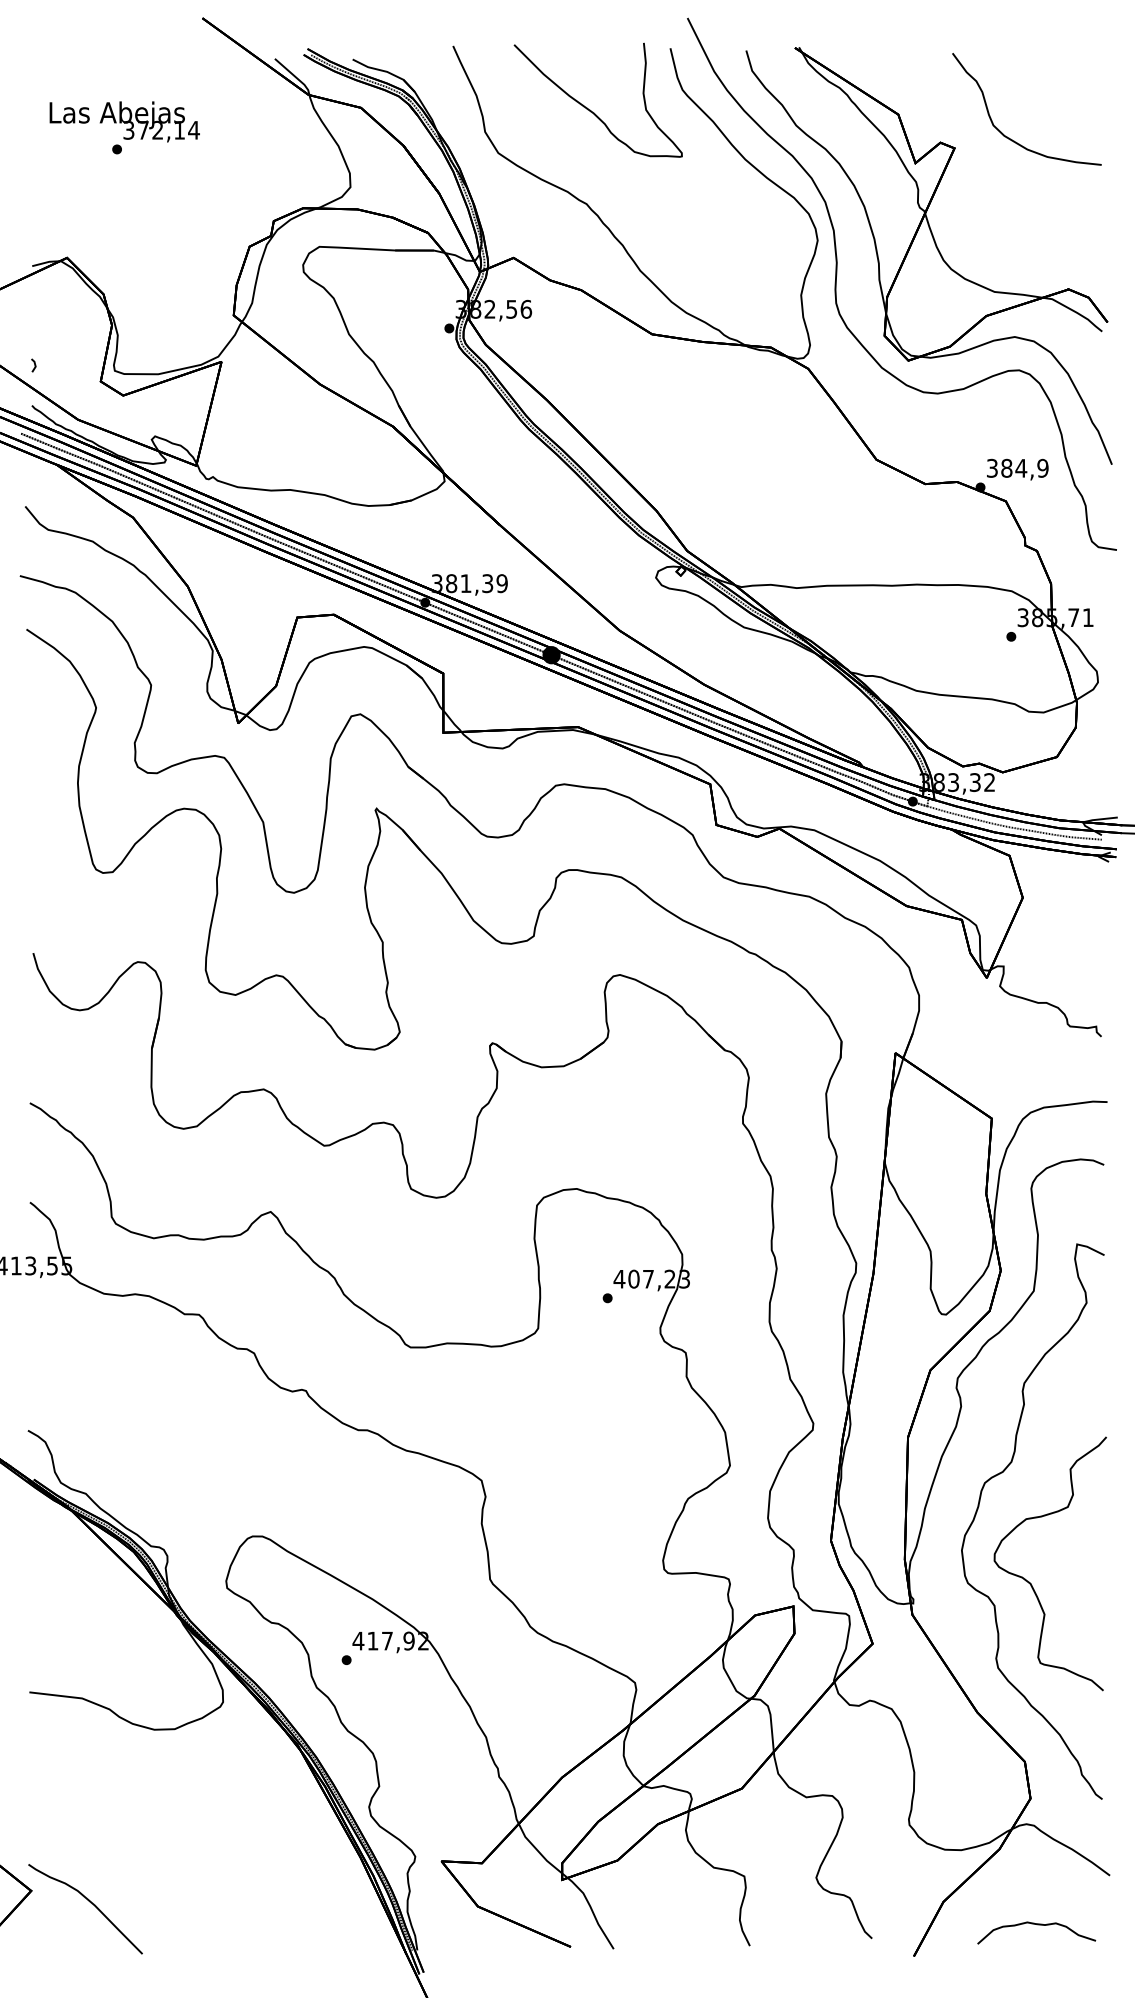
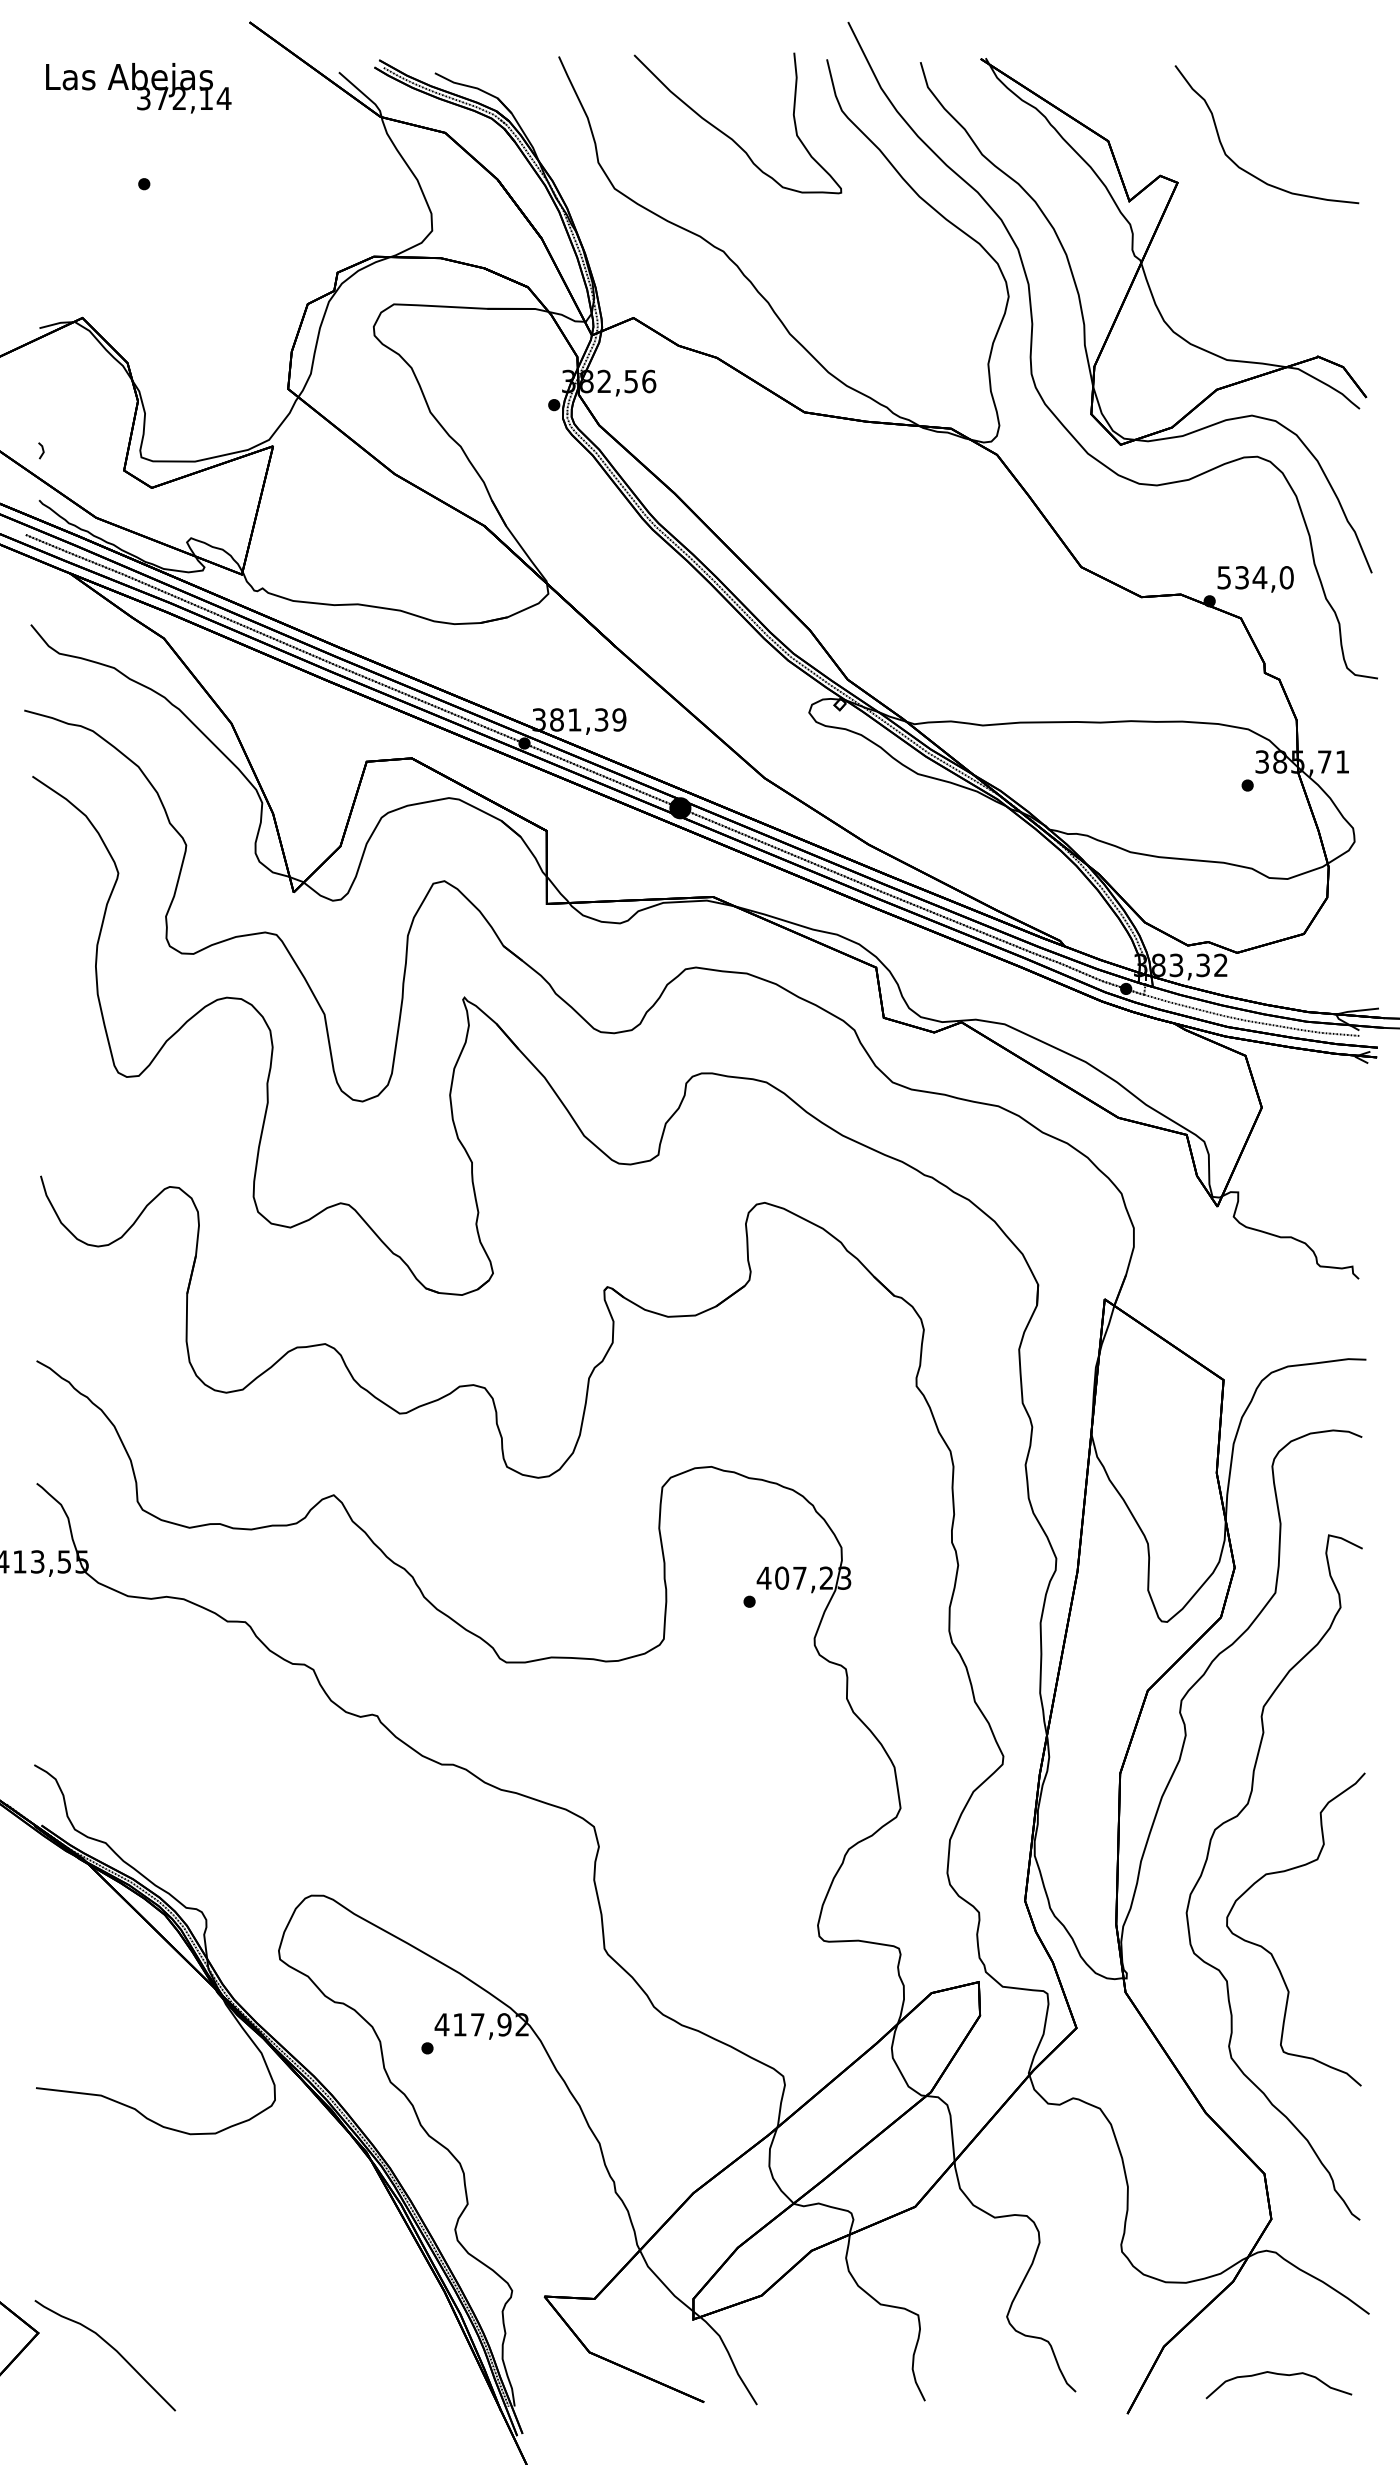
text: (124, 122) -> (138, 88), moved
text: (1017, 468) -> (1255, 577), 384,9 -> 534,0

